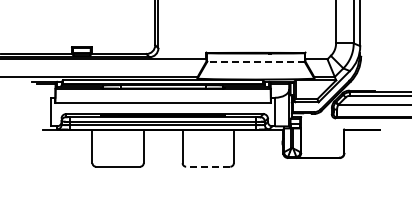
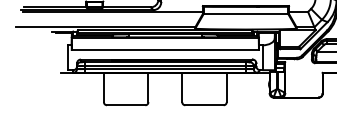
line: (255, 61) -> (245, 13), dashed -> solid
line: (207, 166) -> (203, 105), dashed -> solid

